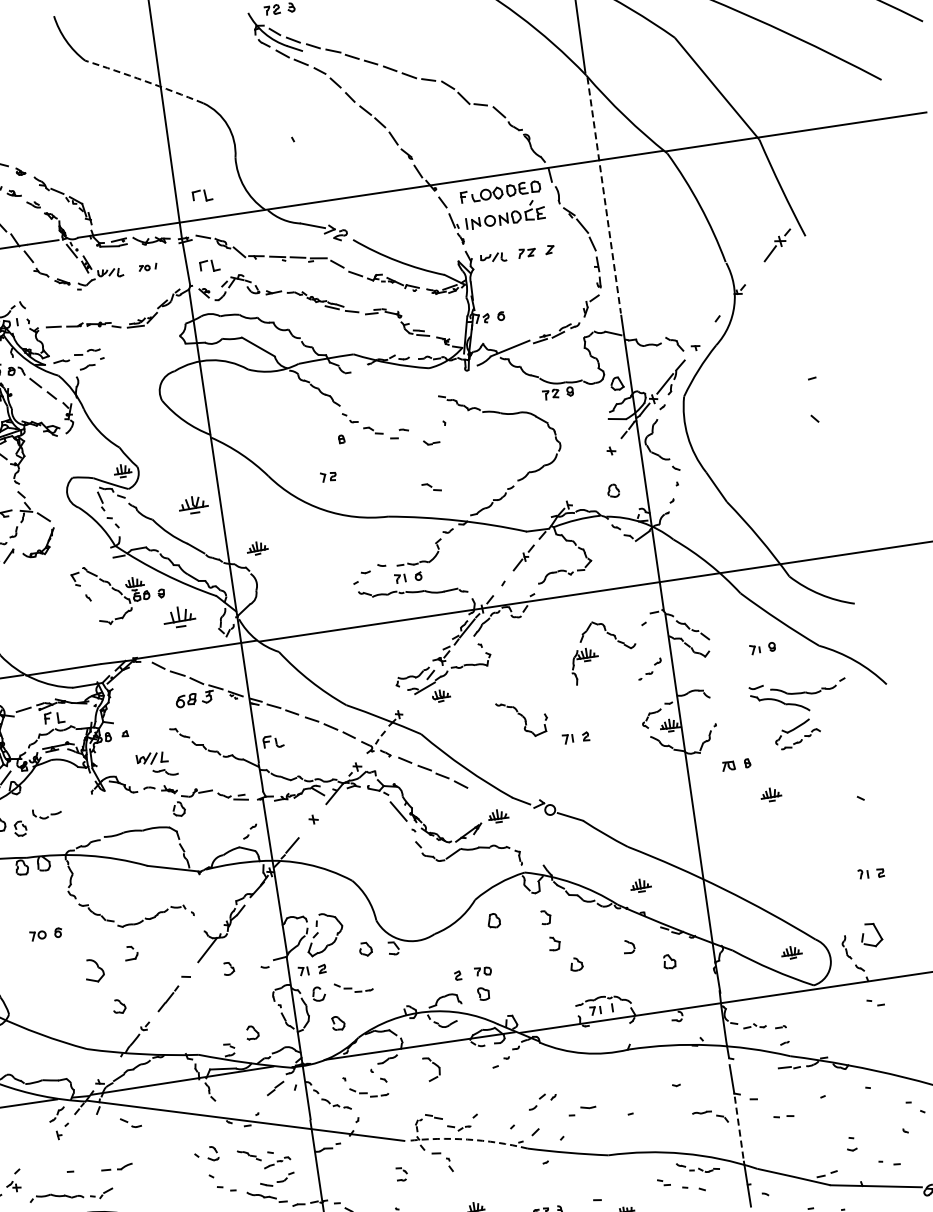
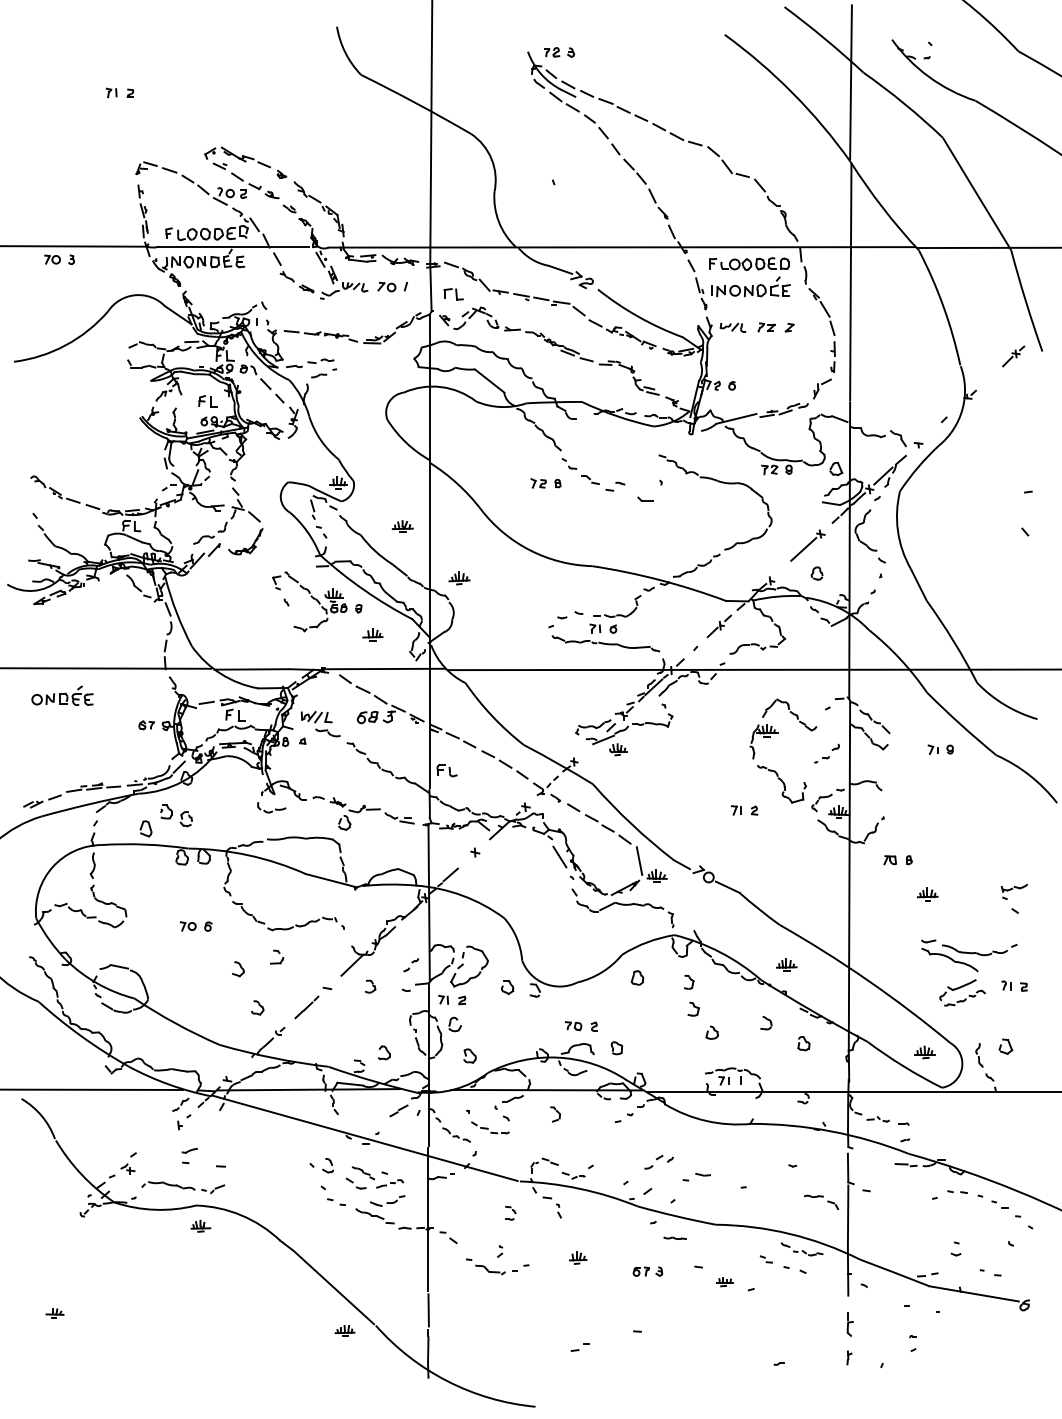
arc: (144, 81) -> (416, 103), dashed -> solid
part: (202, 195) -> (456, 224), removed
line: (603, 195) -> (850, 282), dashed -> solid
part: (777, 245) -> (1013, 356), size x0.71
part: (147, 267) -> (392, 286), size x1.67
line: (596, 468) -> (803, 549), added
part: (328, 476) -> (538, 483), moved
part: (431, 487) -> (639, 543), removed
part: (193, 505) -> (402, 526), size x0.71
part: (178, 617) -> (372, 634), size x0.62
part: (801, 712) -> (969, 972), moved
part: (522, 719) -> (781, 784), moved
part: (157, 765) -> (320, 724), moved
part: (856, 779) -> (1013, 891), added
line: (478, 803) -> (639, 860), added
part: (46, 813) -> (271, 807), moved
part: (250, 831) -> (411, 965), moved
part: (871, 934) -> (1005, 1046), size x0.62
part: (94, 971) -> (238, 969), size x0.62
part: (483, 971) -> (573, 1026), moved
part: (353, 986) -> (490, 1022), removed
part: (874, 1002) -> (999, 1204), moved
part: (432, 1069) -> (555, 1114), size x0.62
part: (783, 1115) -> (957, 1191), moved
part: (130, 1122) -> (355, 1183), moved
line: (739, 1129) -> (848, 1218), dashed -> solid
arc: (467, 1139) -> (579, 1188), dashed -> solid
line: (124, 1166) -> (189, 1150), moved
line: (569, 1174) -> (674, 1237), added

